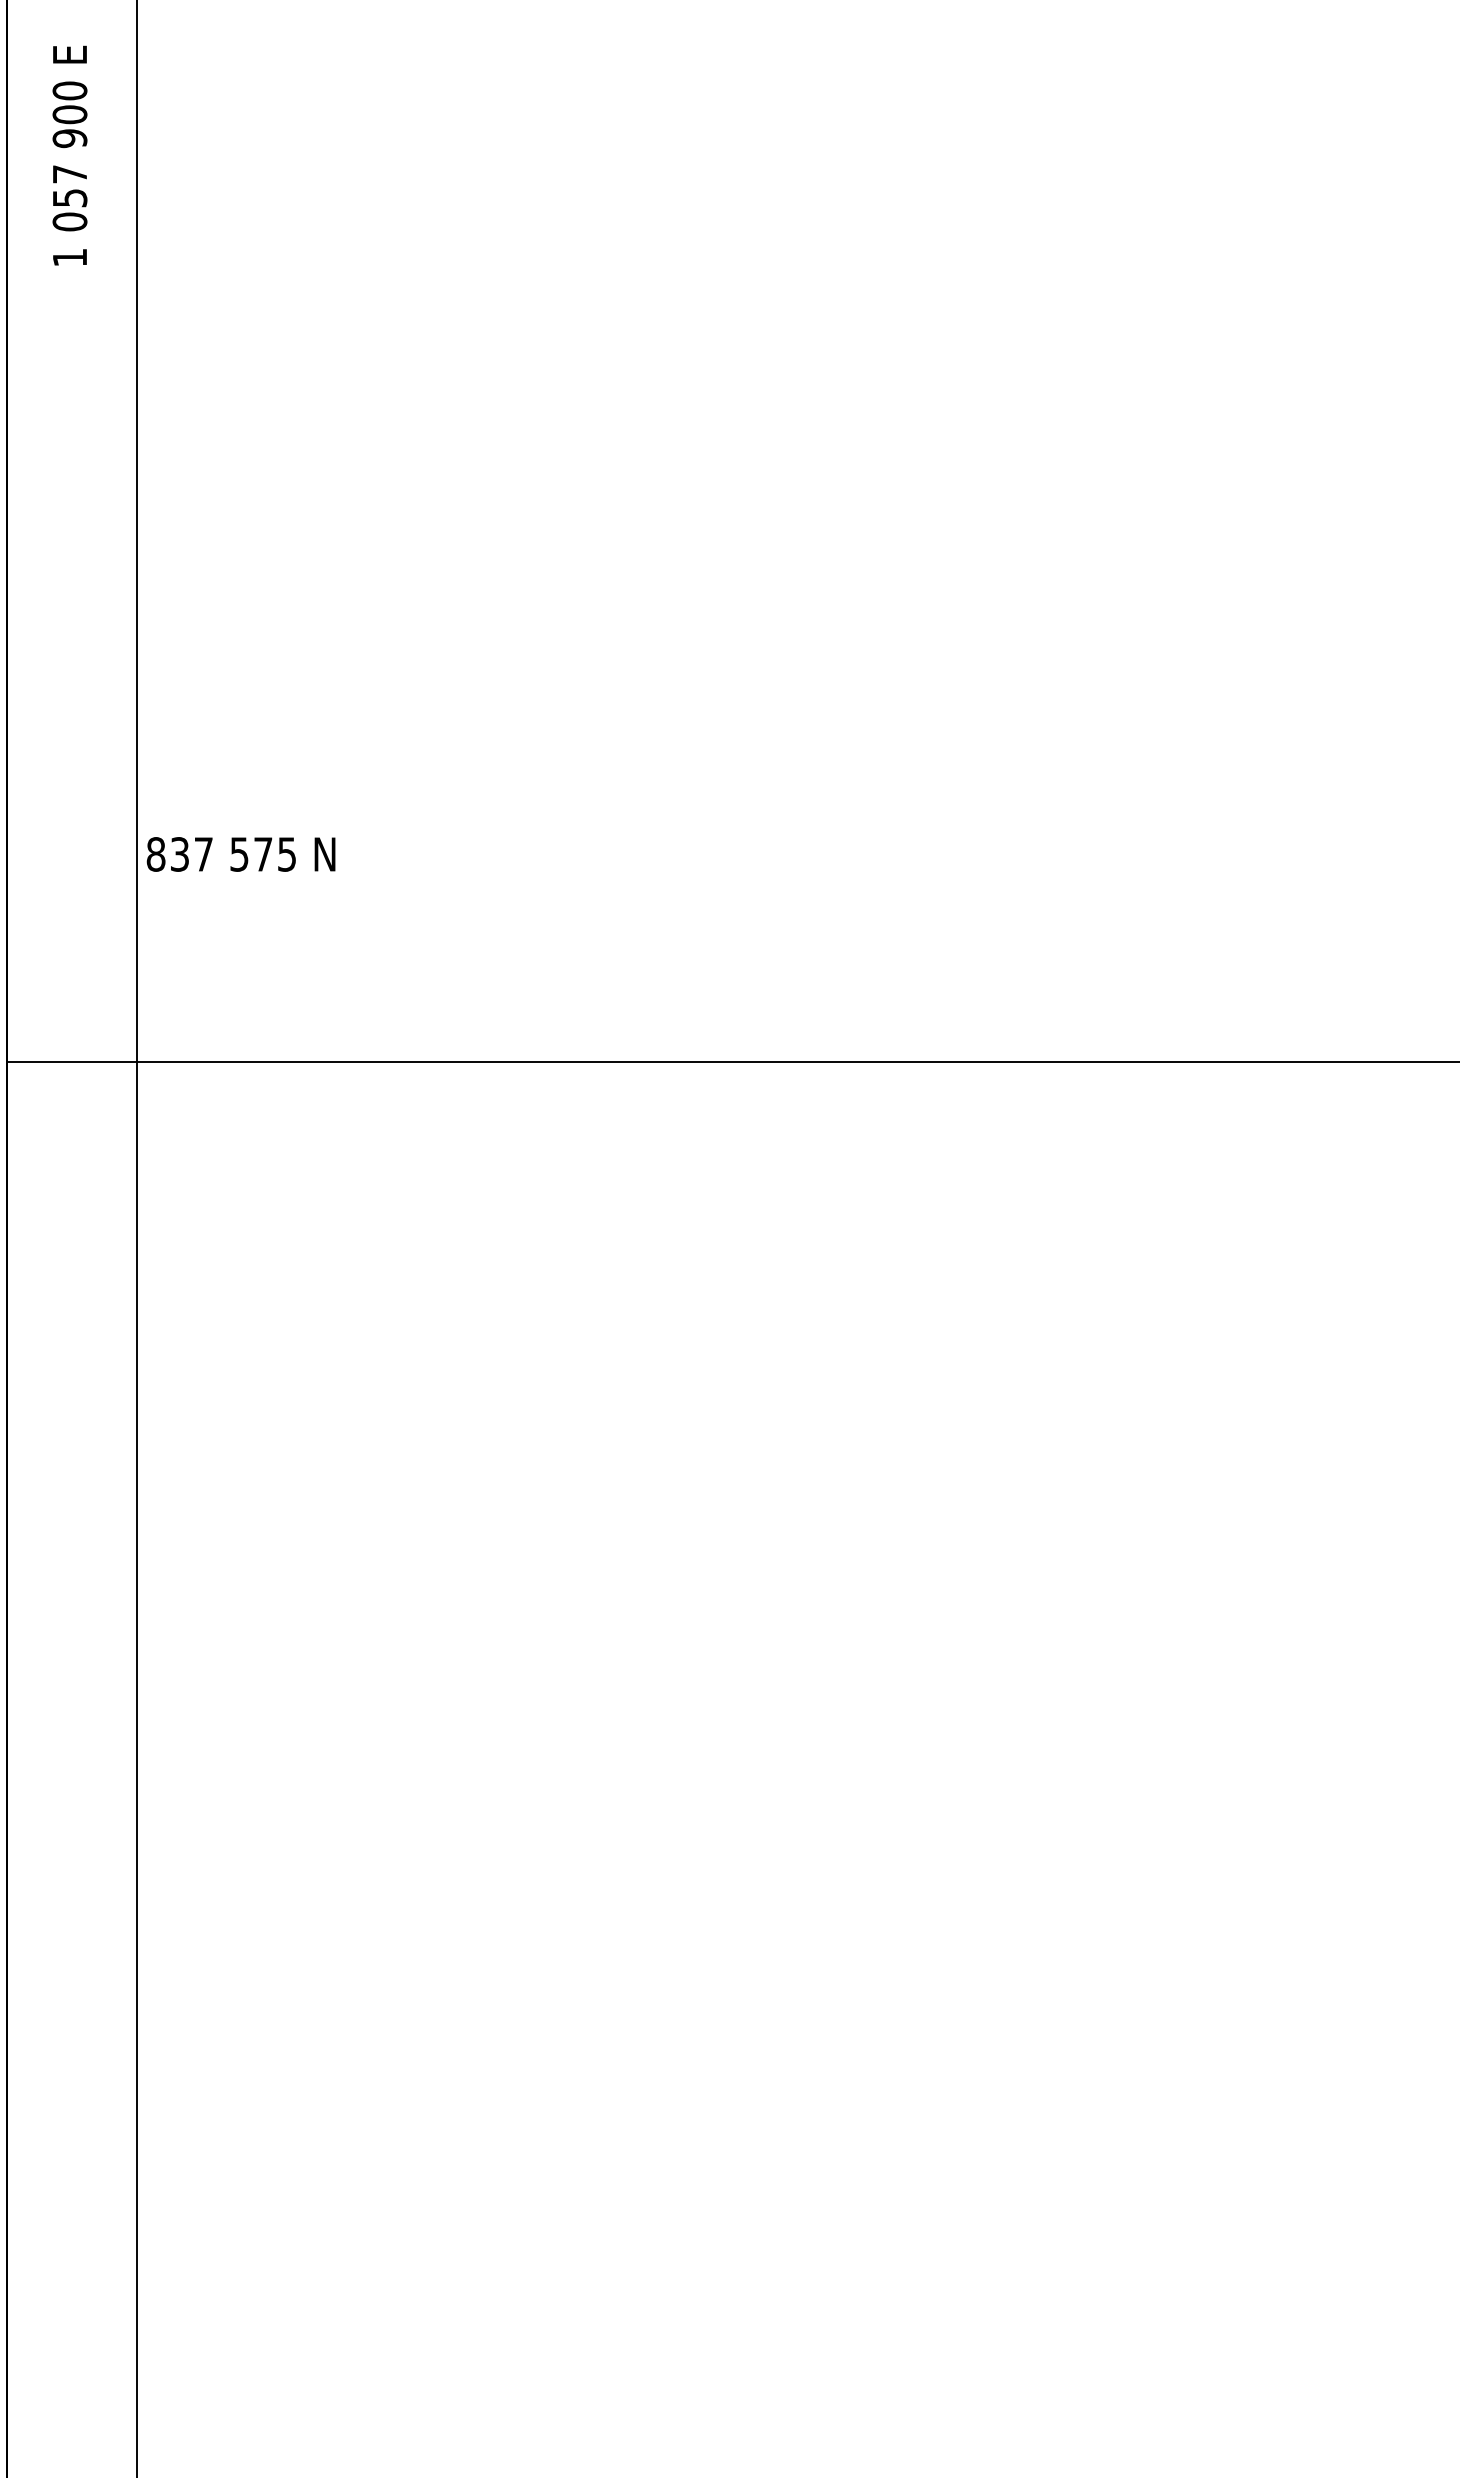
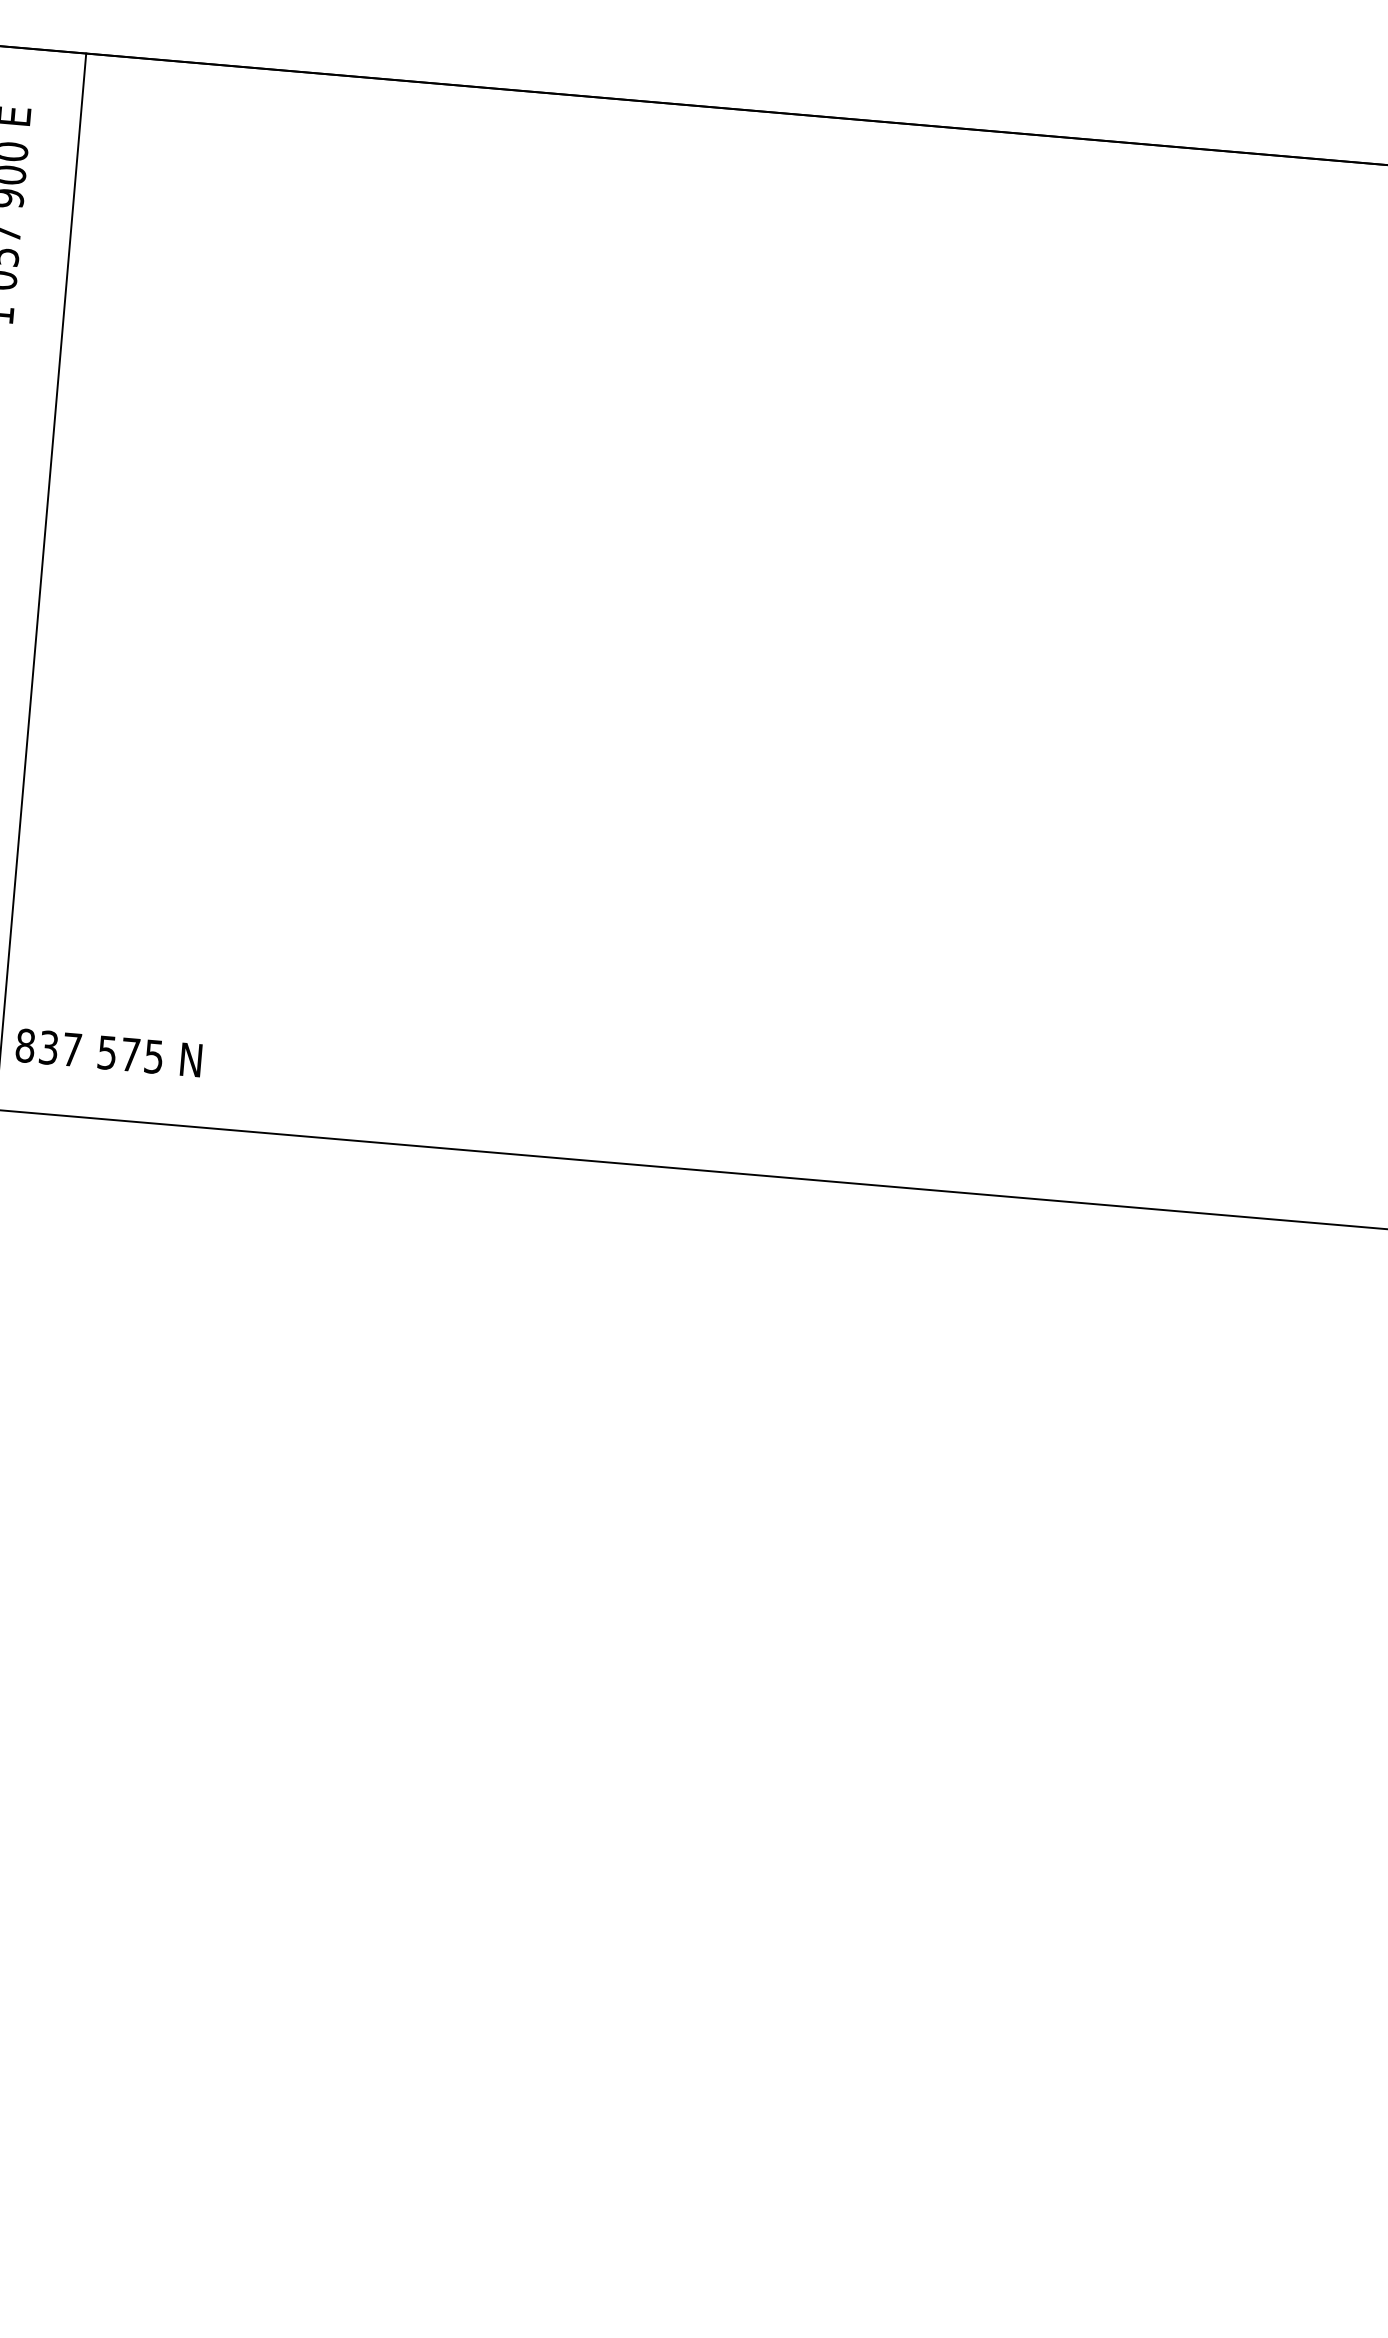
text: (240, 854) -> (108, 1052), moved

